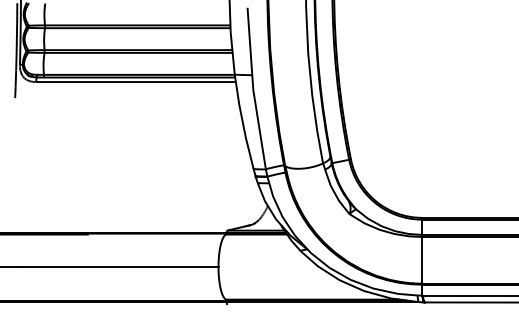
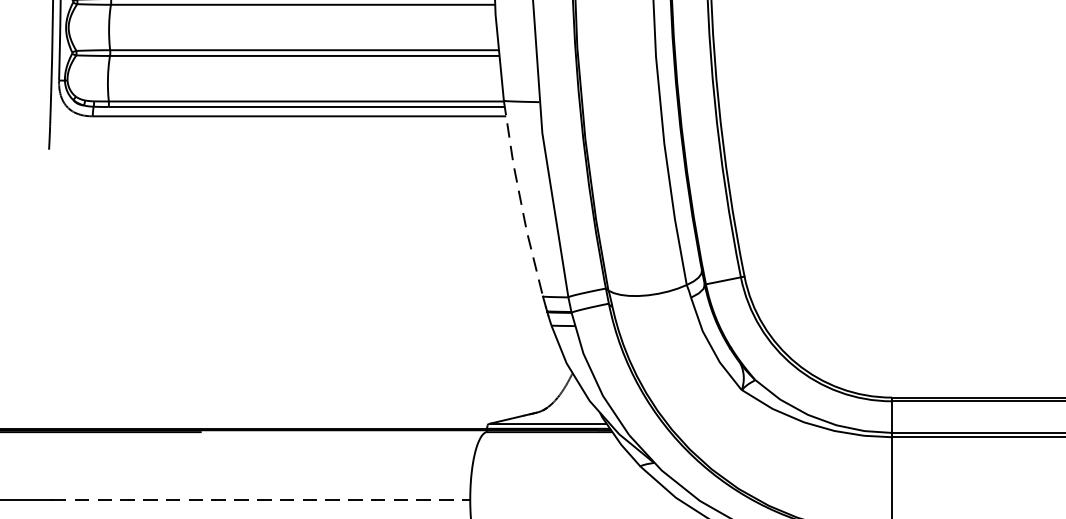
line: (242, 122) -> (519, 200), solid -> dashed
line: (117, 267) -> (261, 500), solid -> dashed

